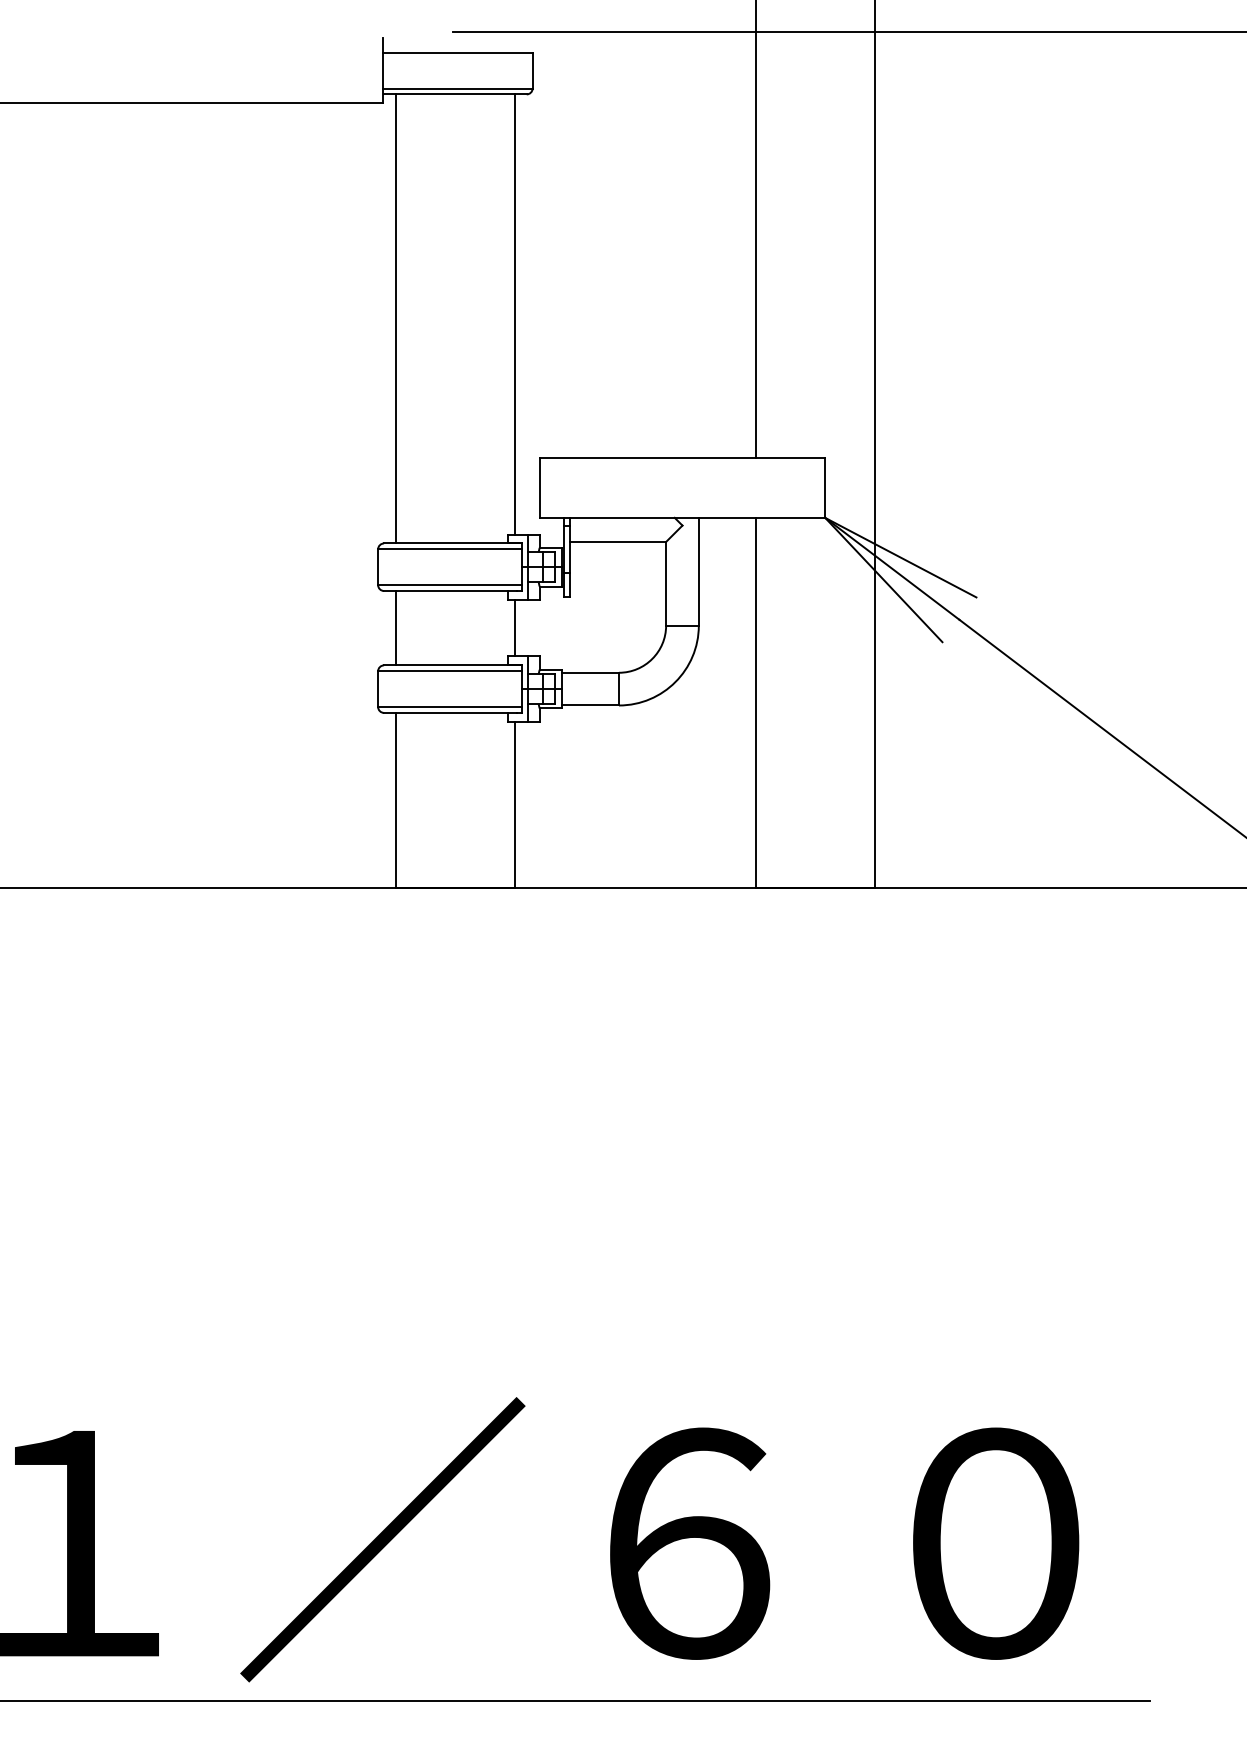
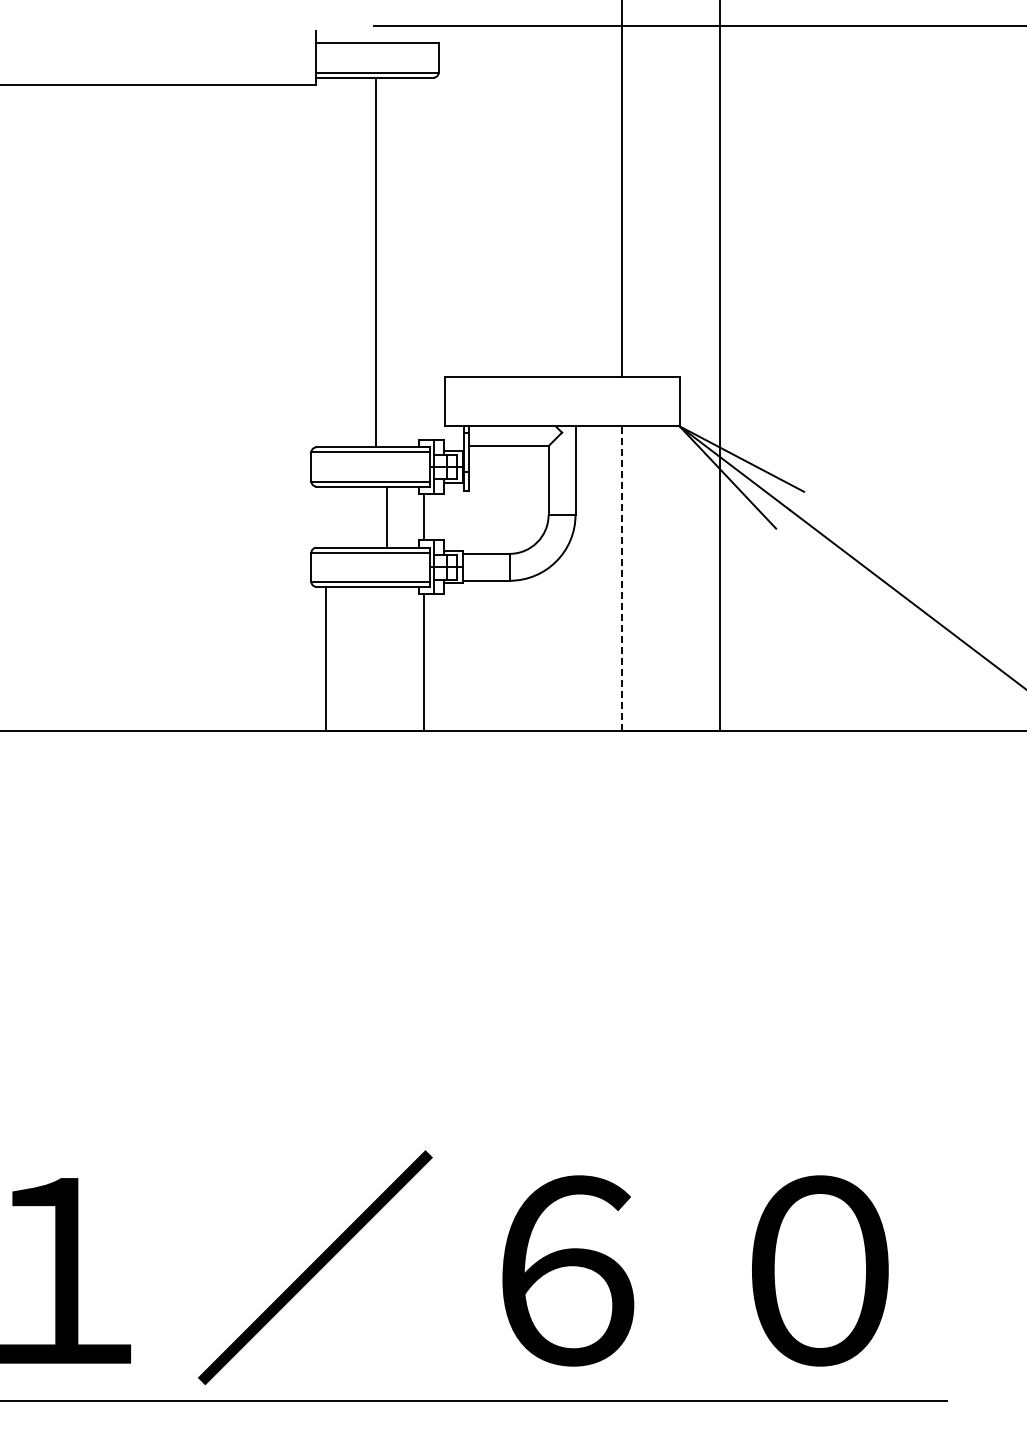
line: (515, 314) -> (424, 258), removed
line: (396, 318) -> (376, 262), moved
line: (396, 627) -> (387, 516), moved
line: (755, 702) -> (622, 578), solid -> dashed

